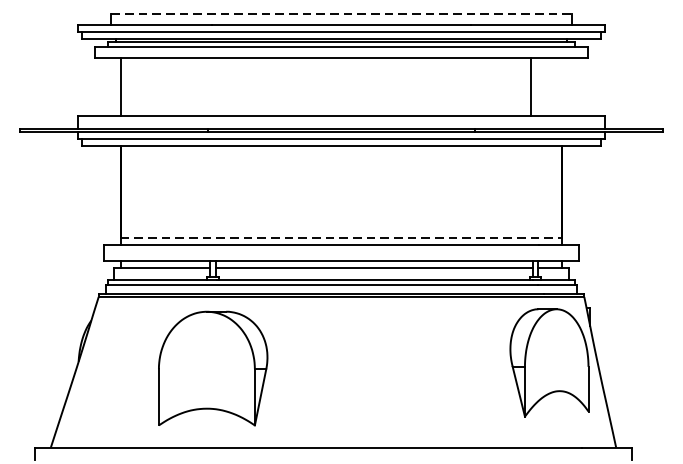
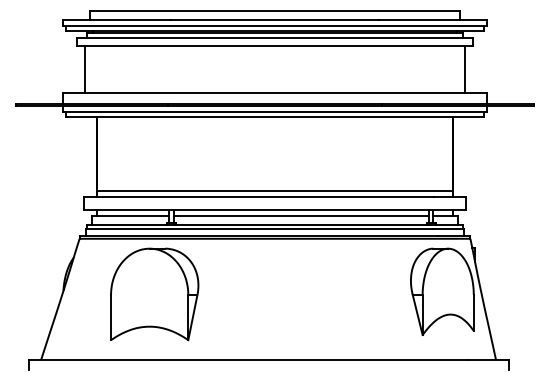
line: (342, 14) -> (275, 11), dashed -> solid
line: (120, 86) -> (85, 69), moved
line: (530, 86) -> (464, 69), moved
line: (340, 236) -> (274, 190), dashed -> solid
part: (212, 368) -> (154, 294), moved

